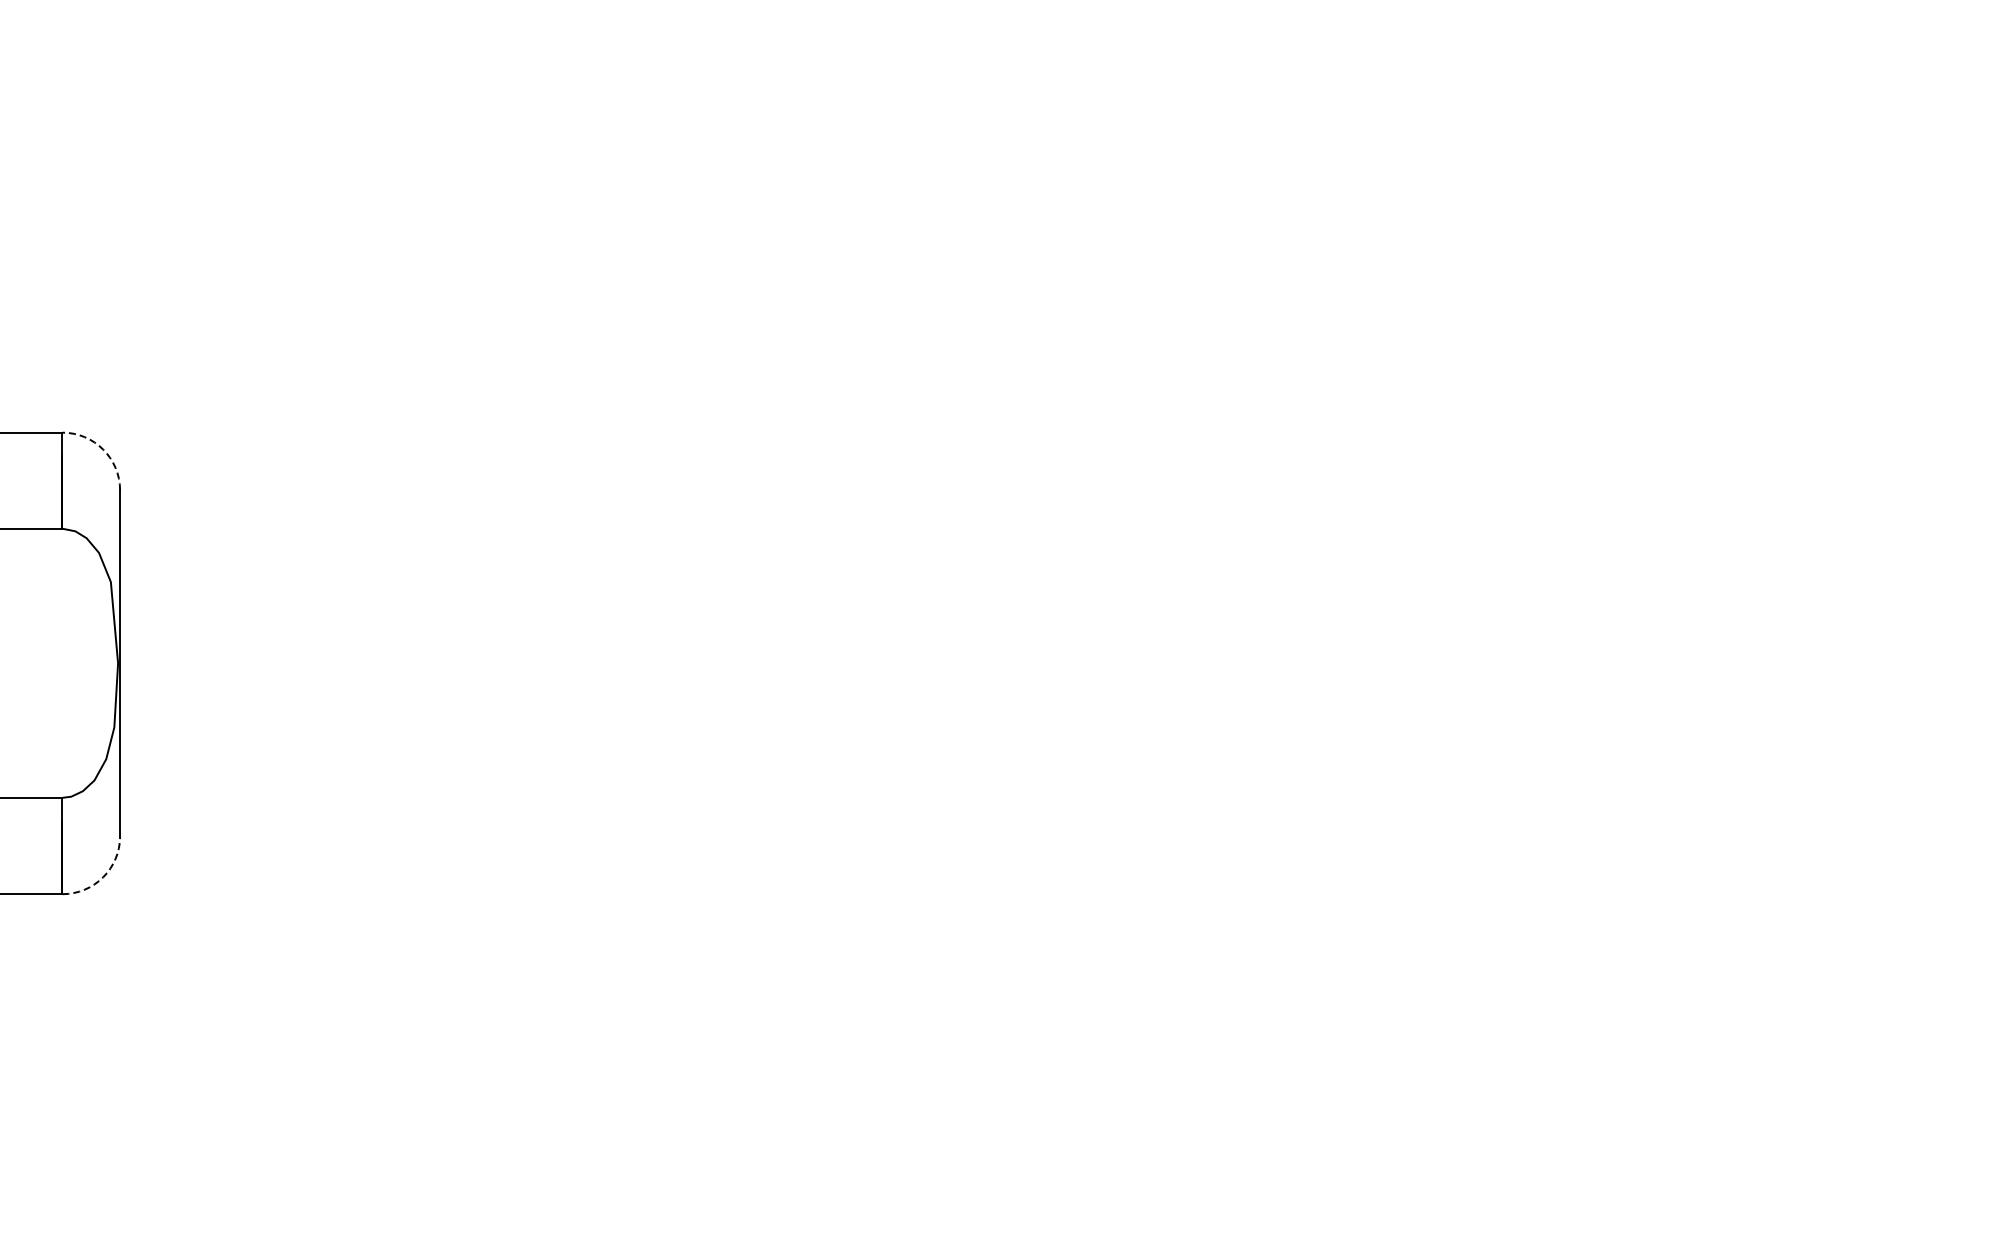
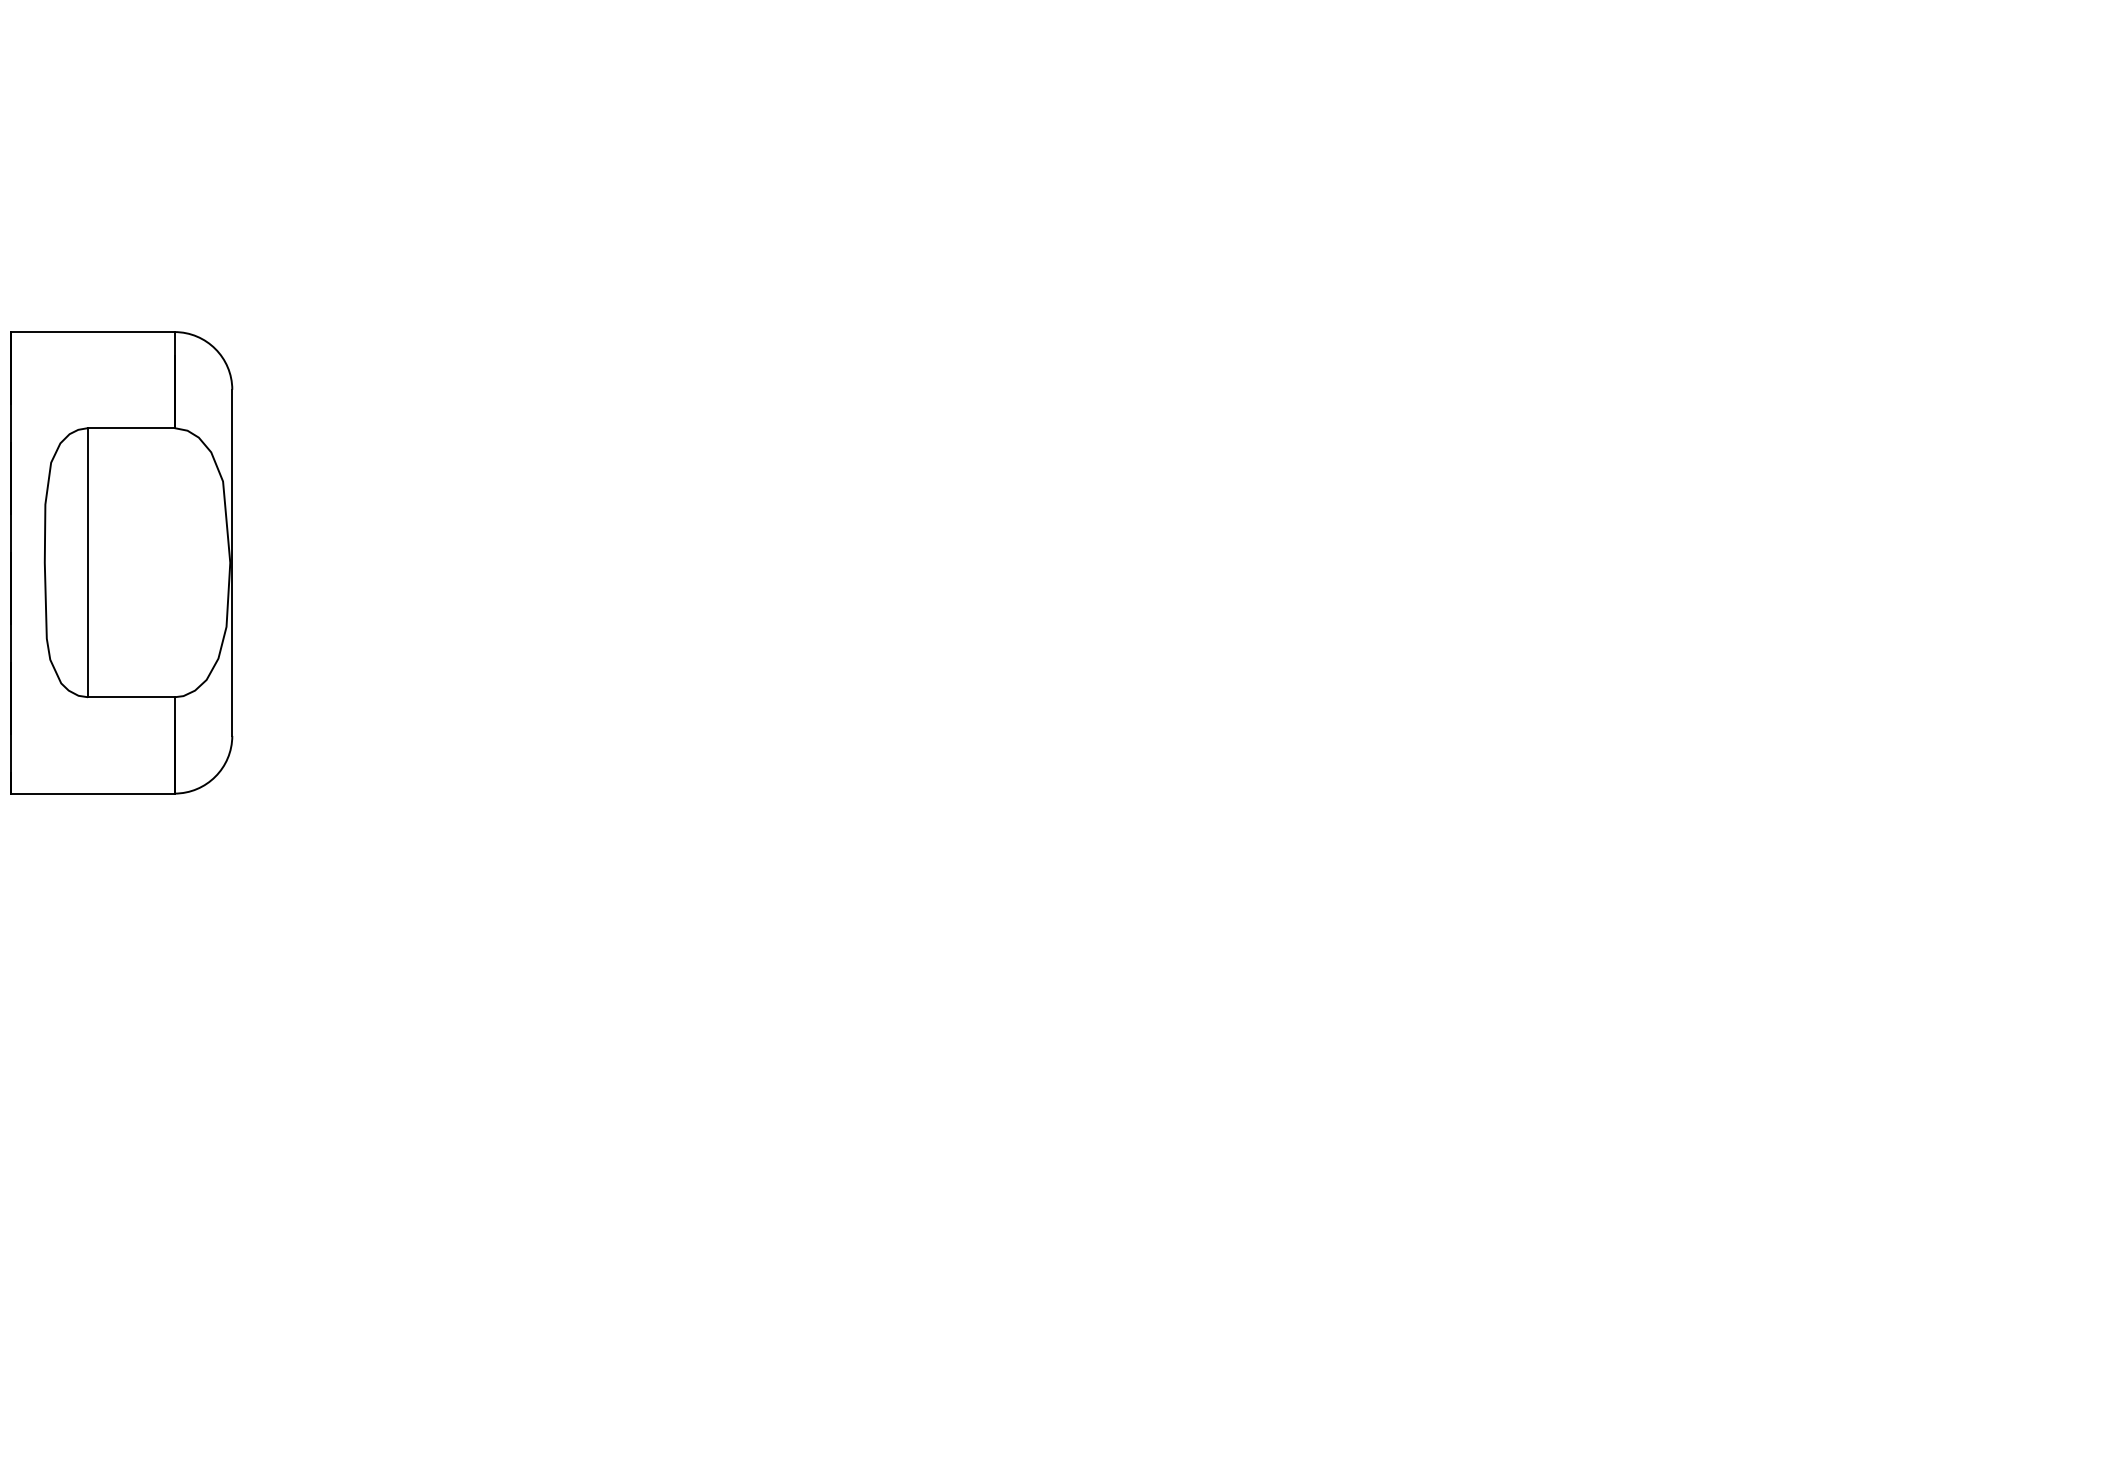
arc: (103, 449) -> (215, 348), dashed -> solid
arc: (103, 877) -> (215, 776), dashed -> solid

